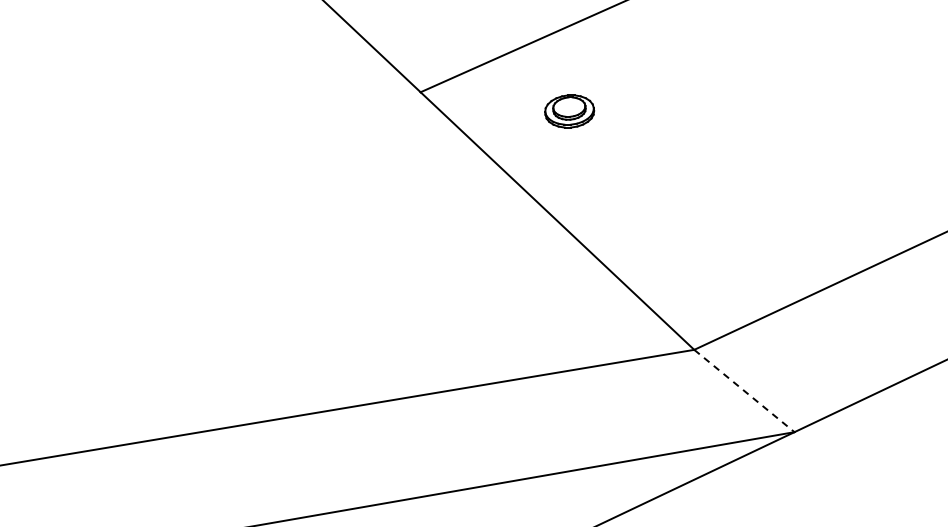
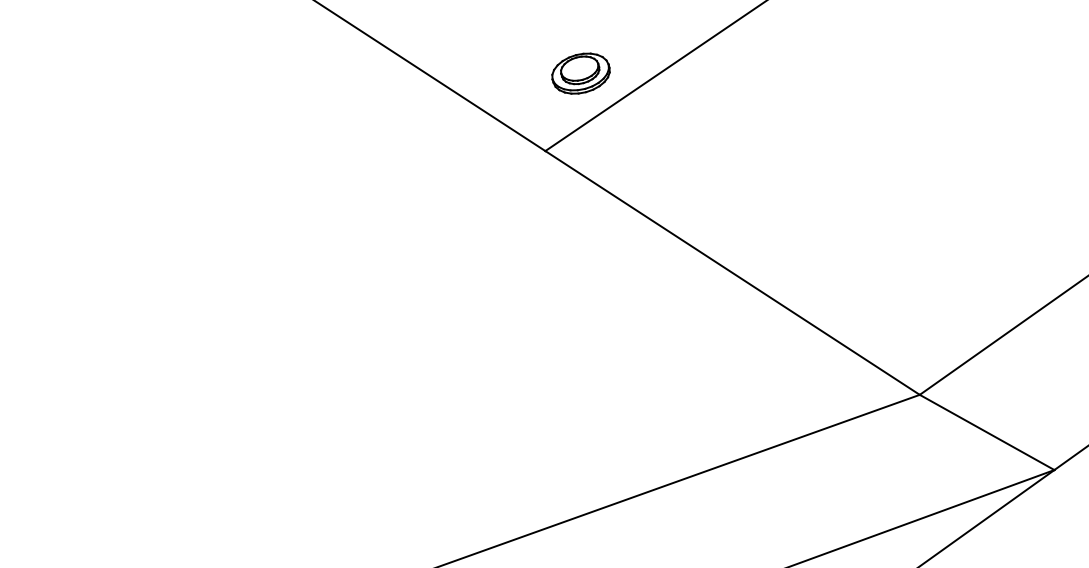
part: (569, 111) -> (580, 73), moved
line: (744, 391) -> (987, 433), dashed -> solid

